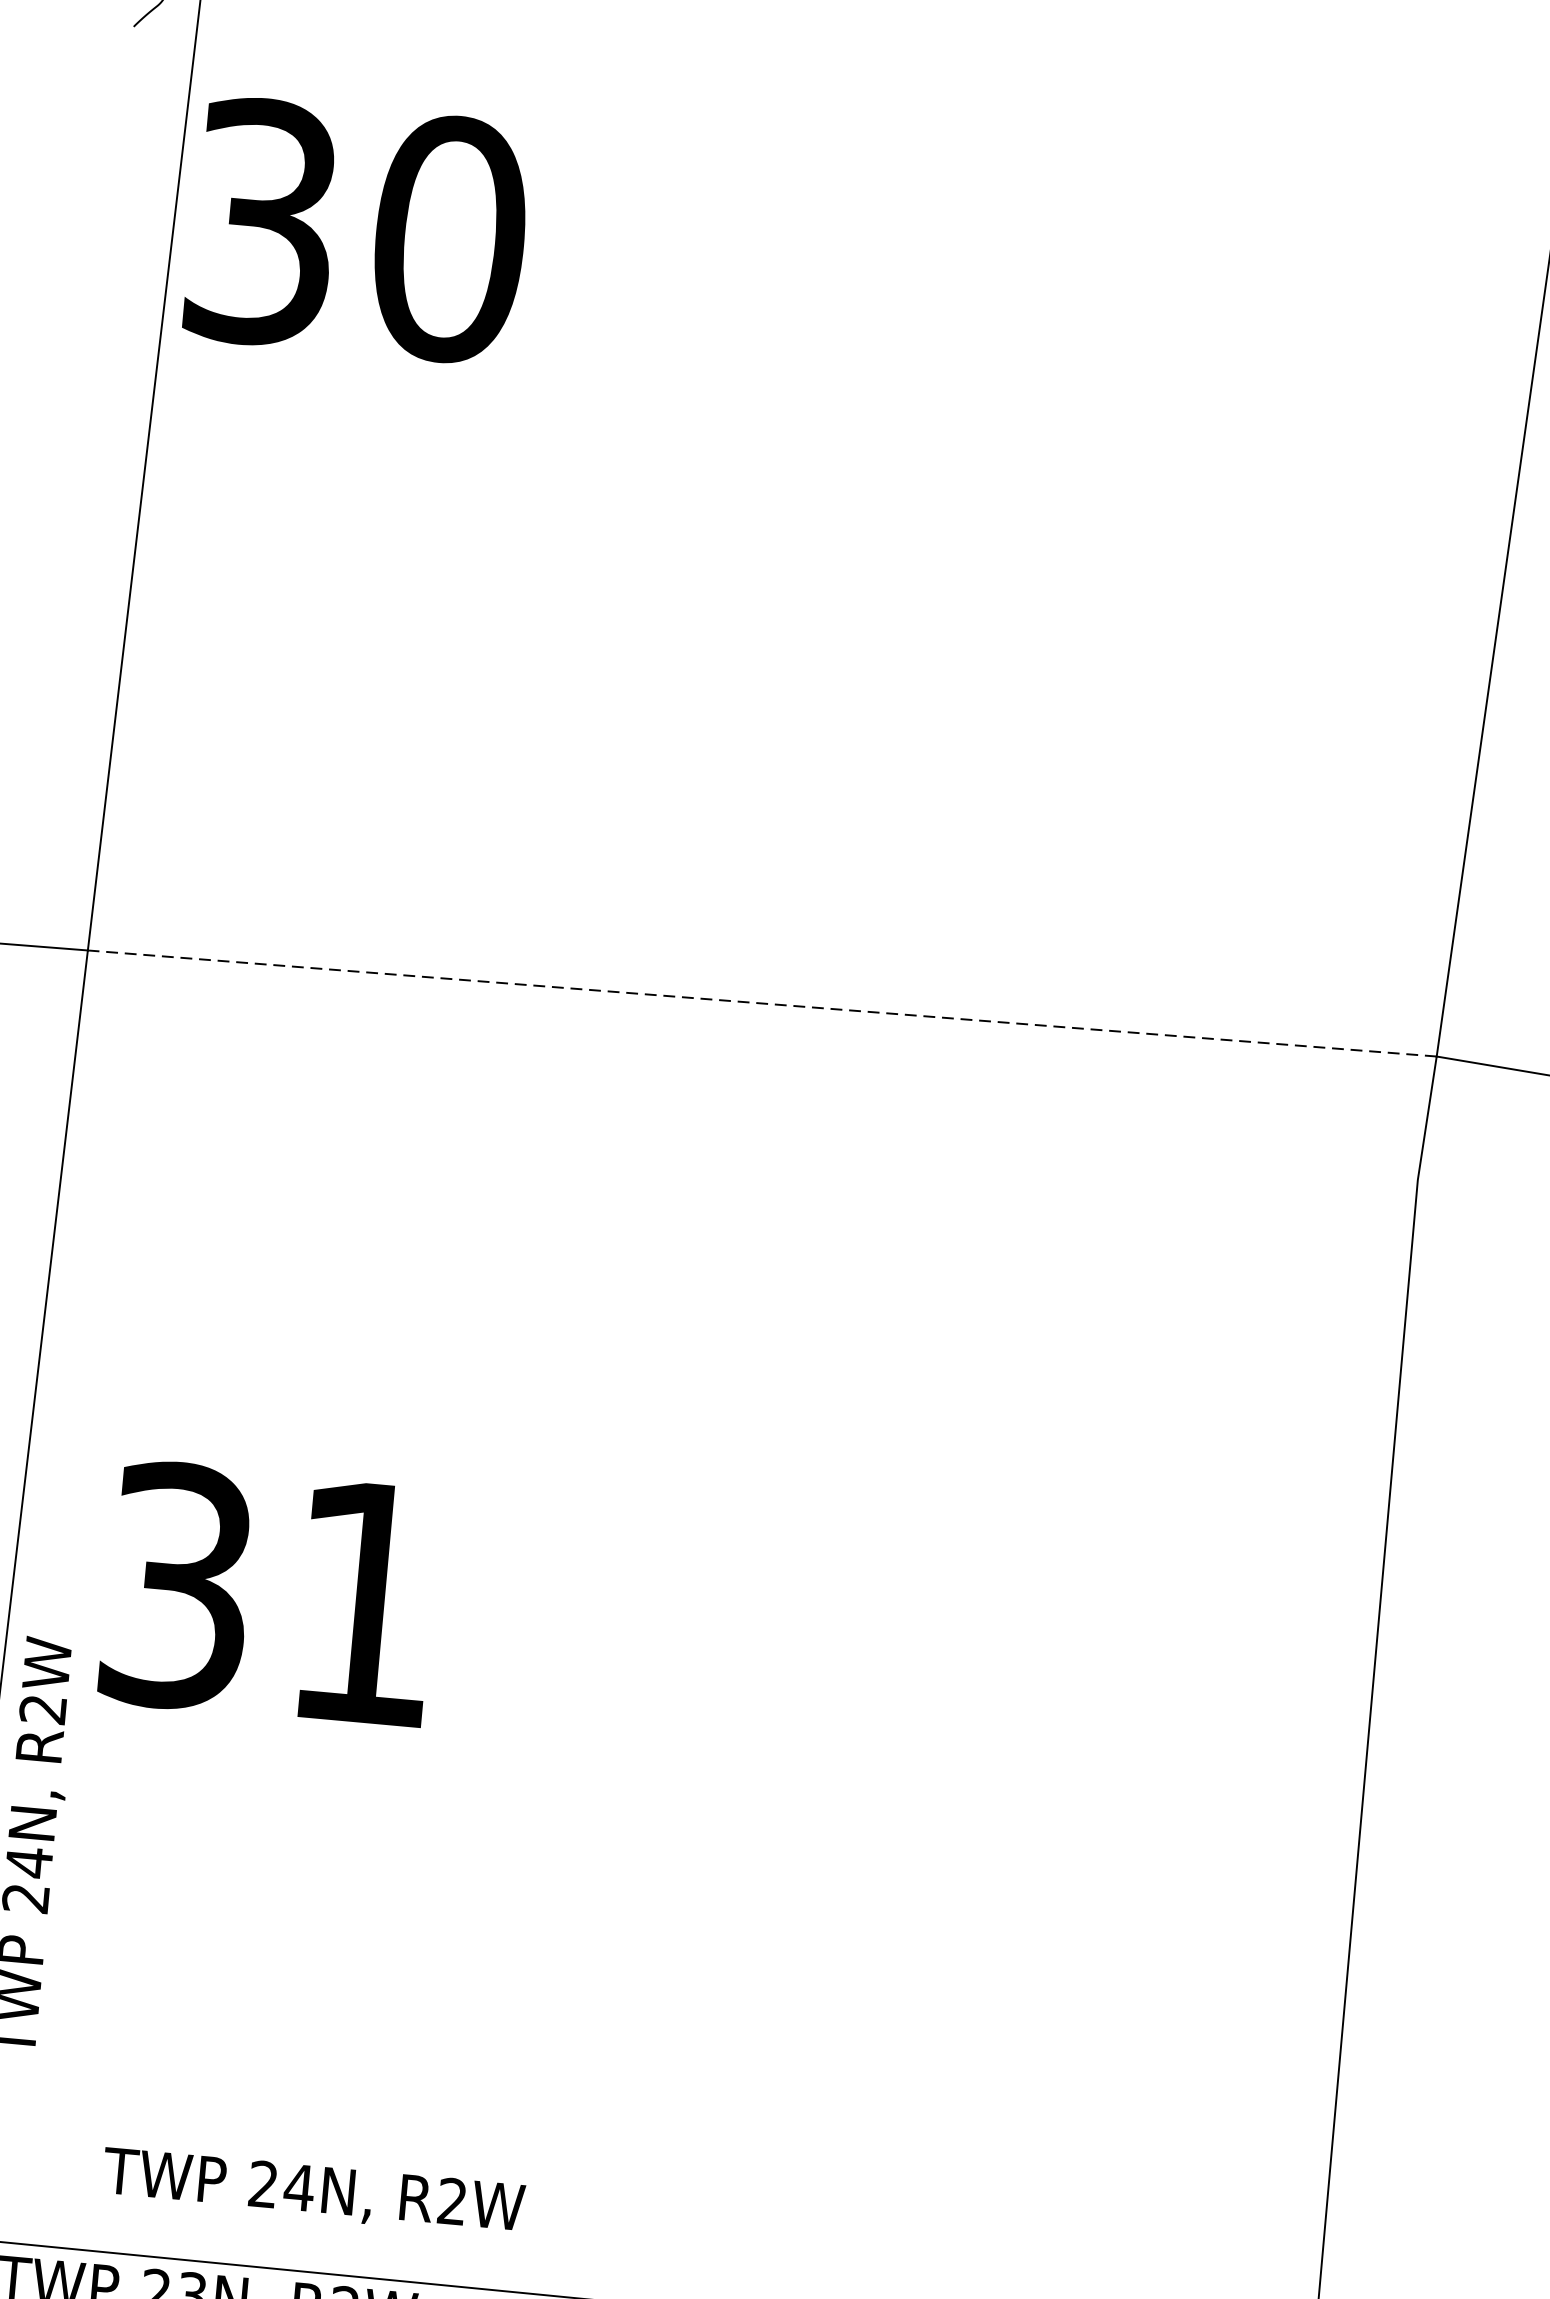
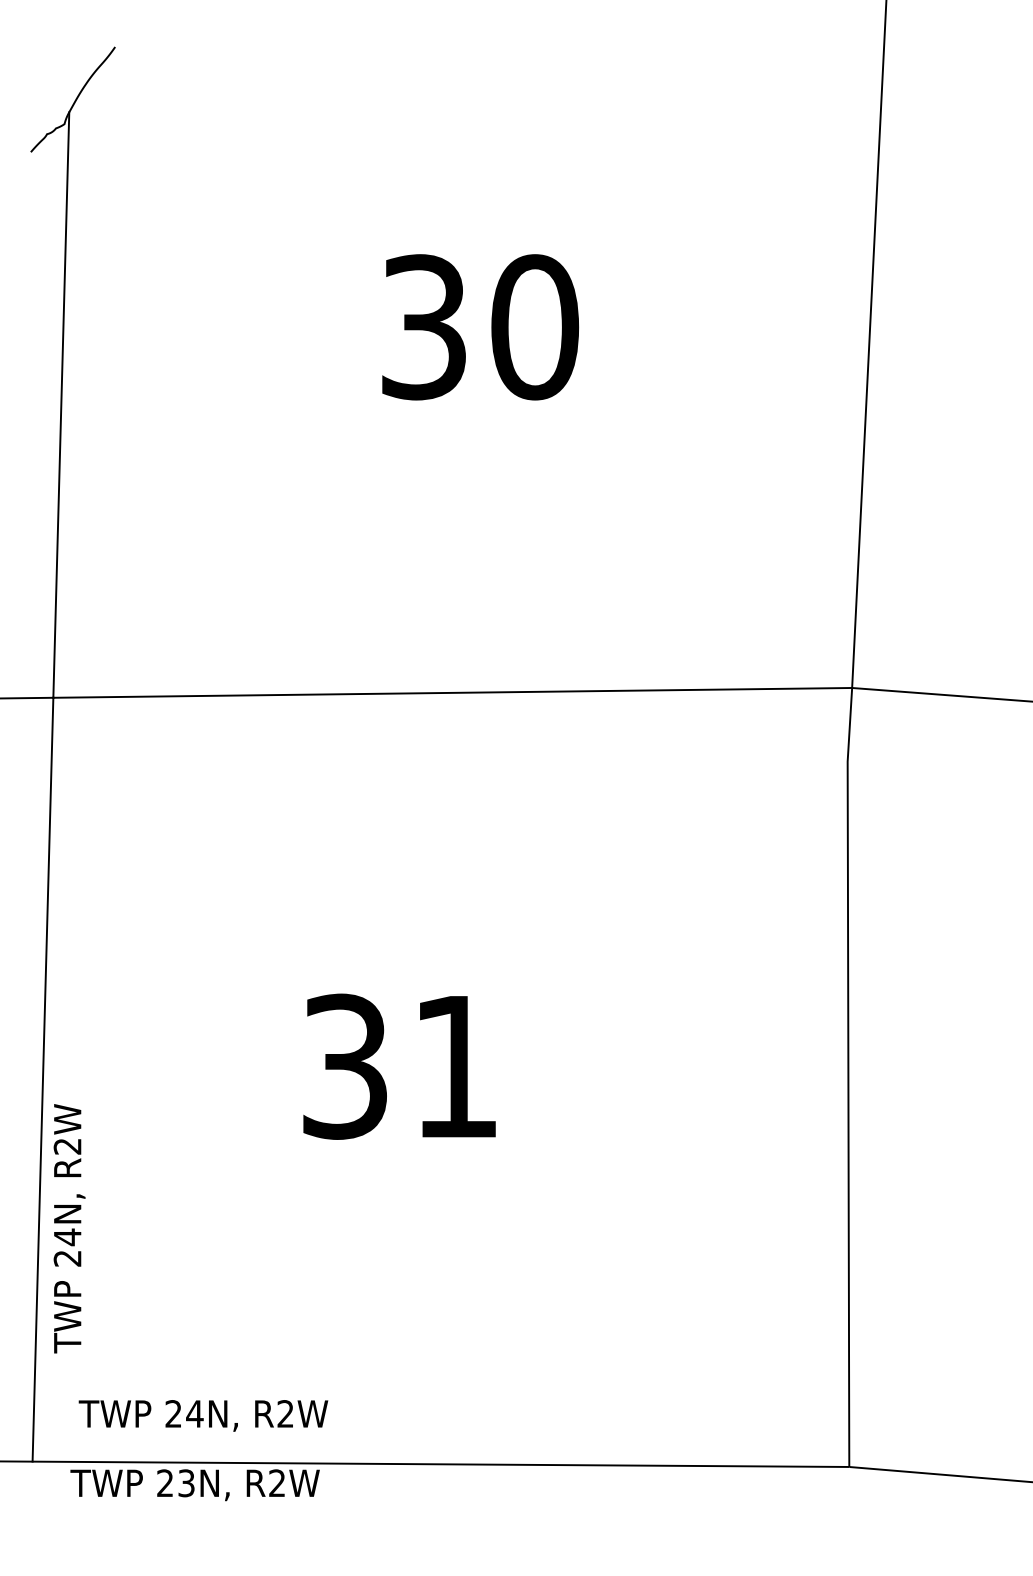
text: (357, 231) -> (480, 327), moved
line: (761, 1002) -> (452, 692), dashed -> solid
text: (269, 1594) -> (399, 1066), moved
text: (313, 2191) -> (203, 1415), moved

